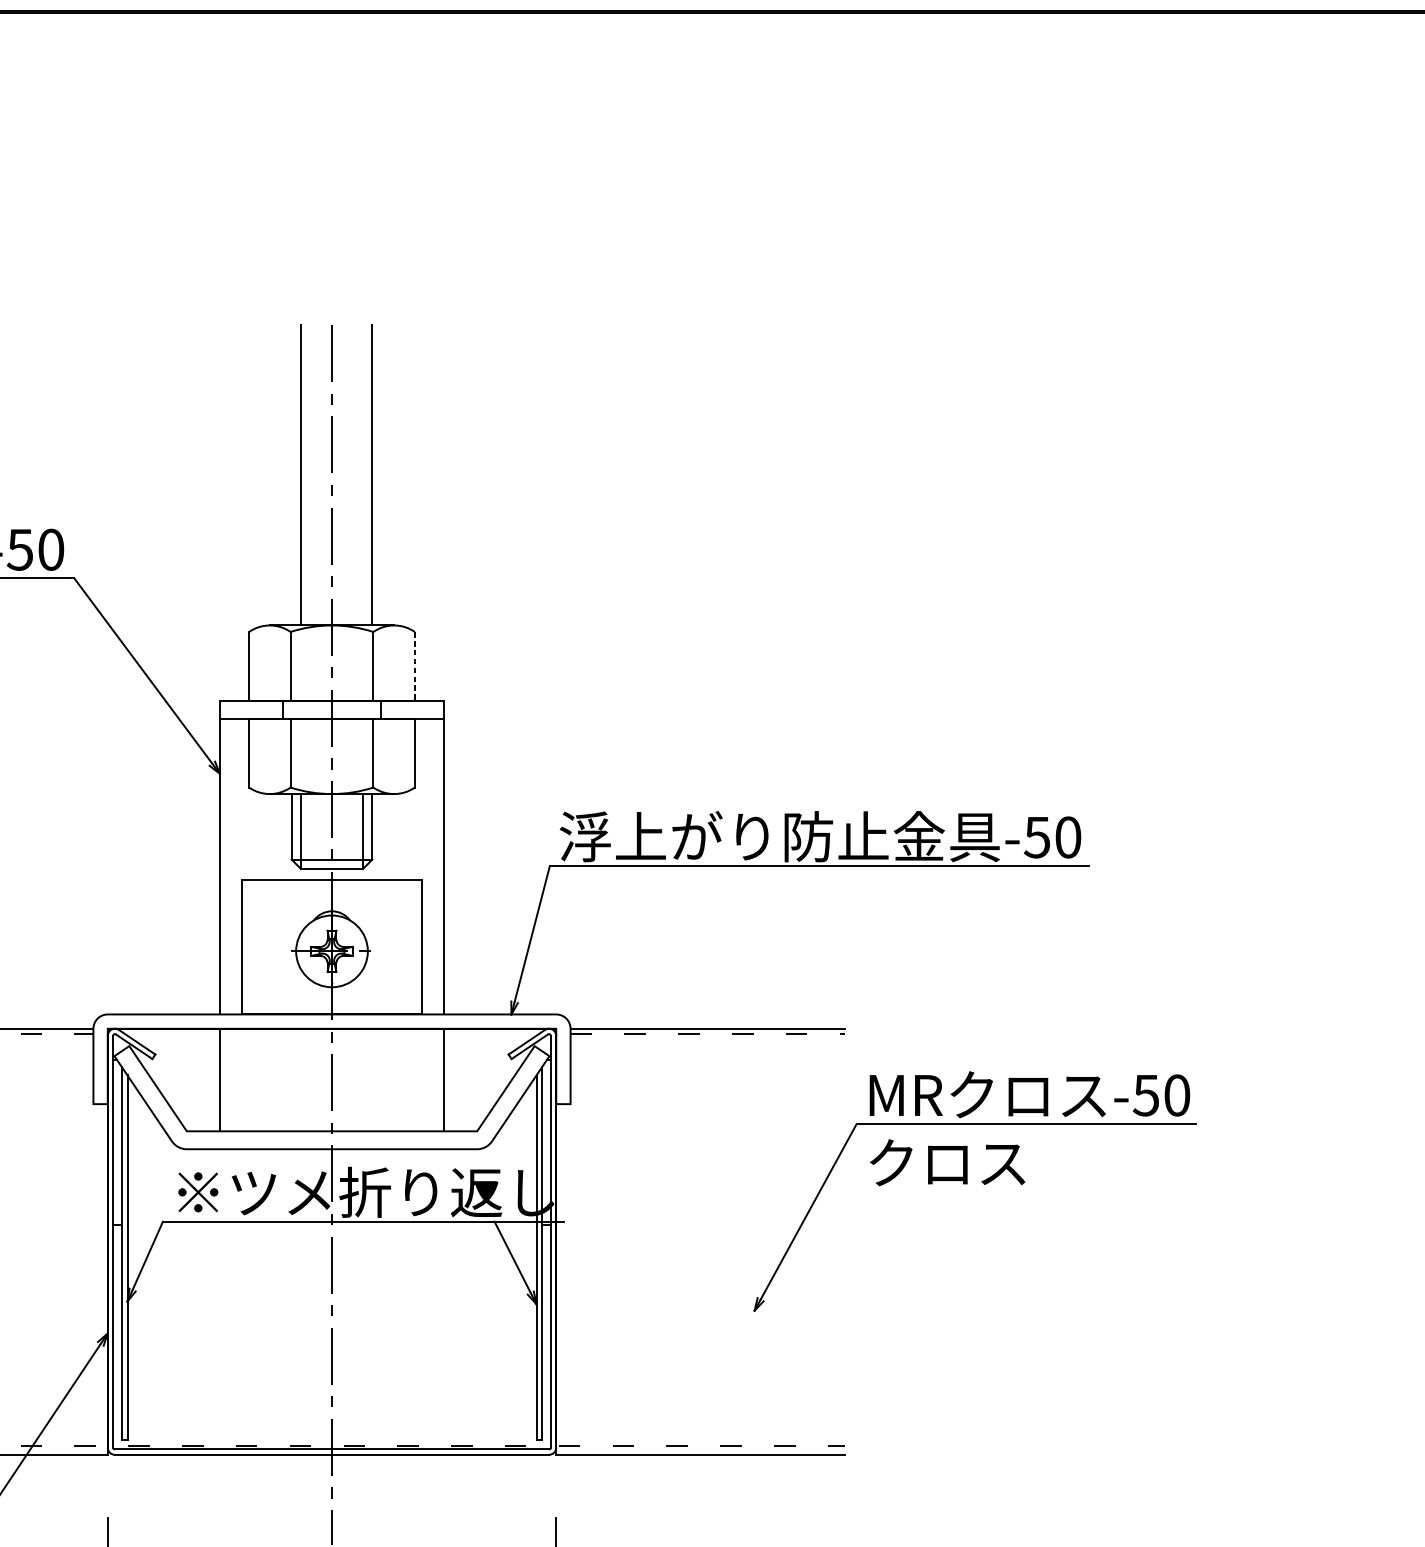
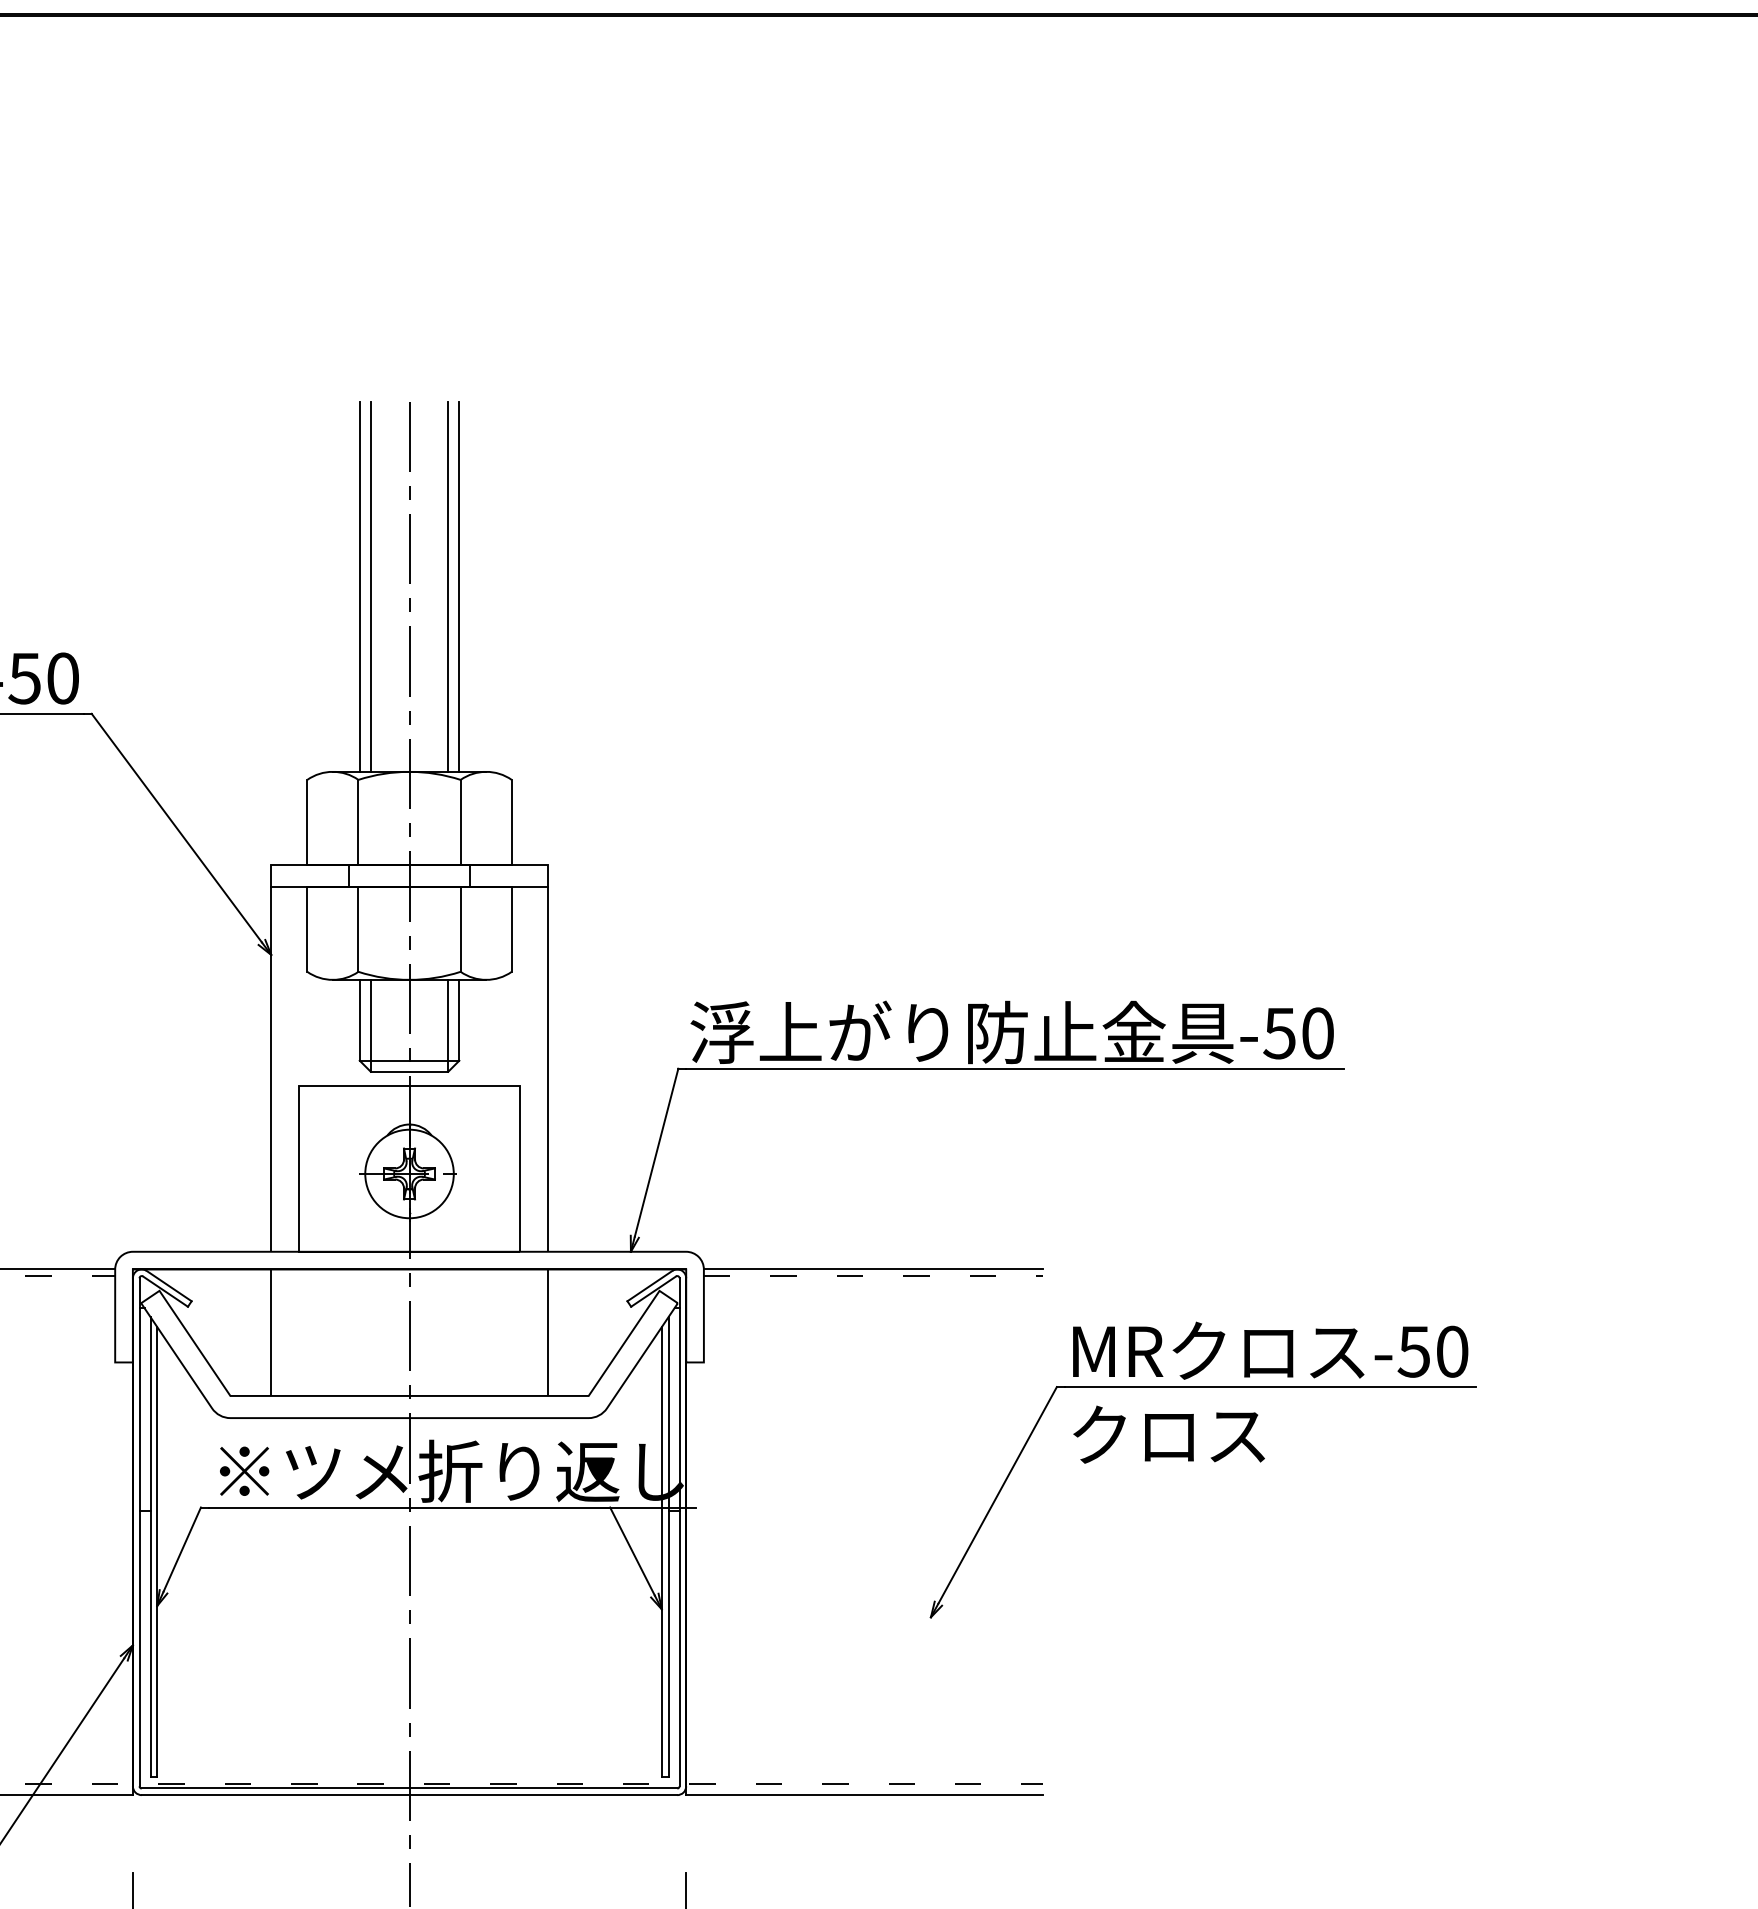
line: (291, 475) -> (359, 586), added
line: (363, 475) -> (448, 586), added
line: (414, 666) -> (511, 822), dashed -> solid

